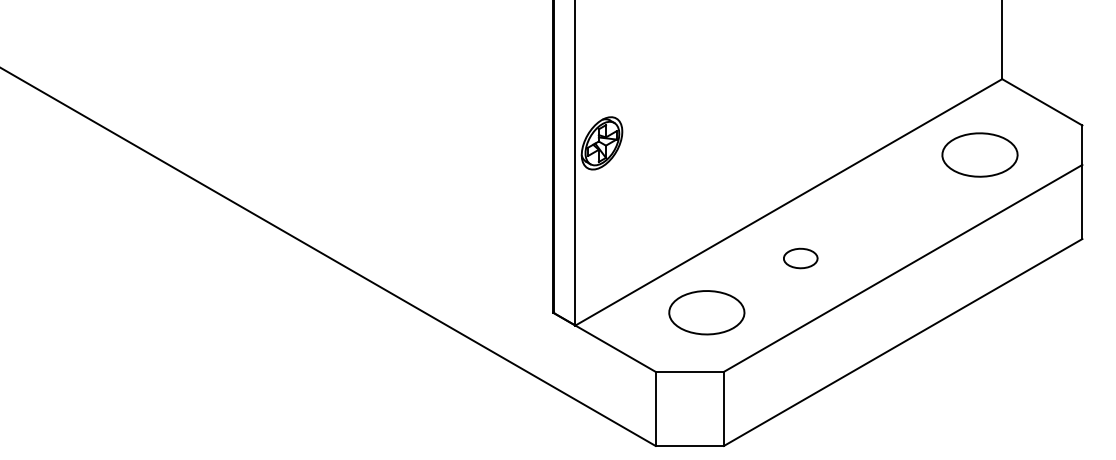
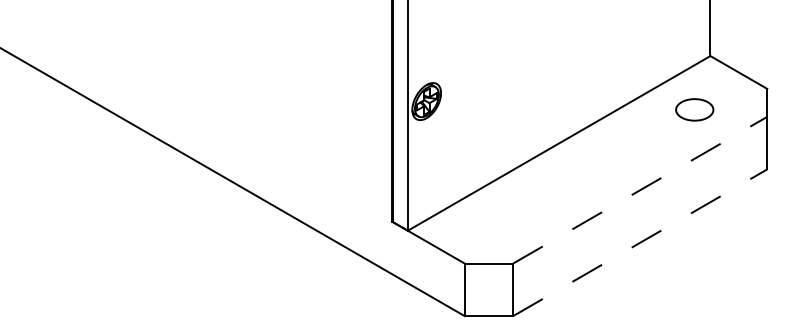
part: (979, 154) -> (694, 109), size x0.7
part: (800, 257) -> (567, 182), removed
line: (903, 268) -> (640, 190), solid -> dashed
part: (706, 312) -> (500, 221), removed
line: (903, 342) -> (640, 242), solid -> dashed

